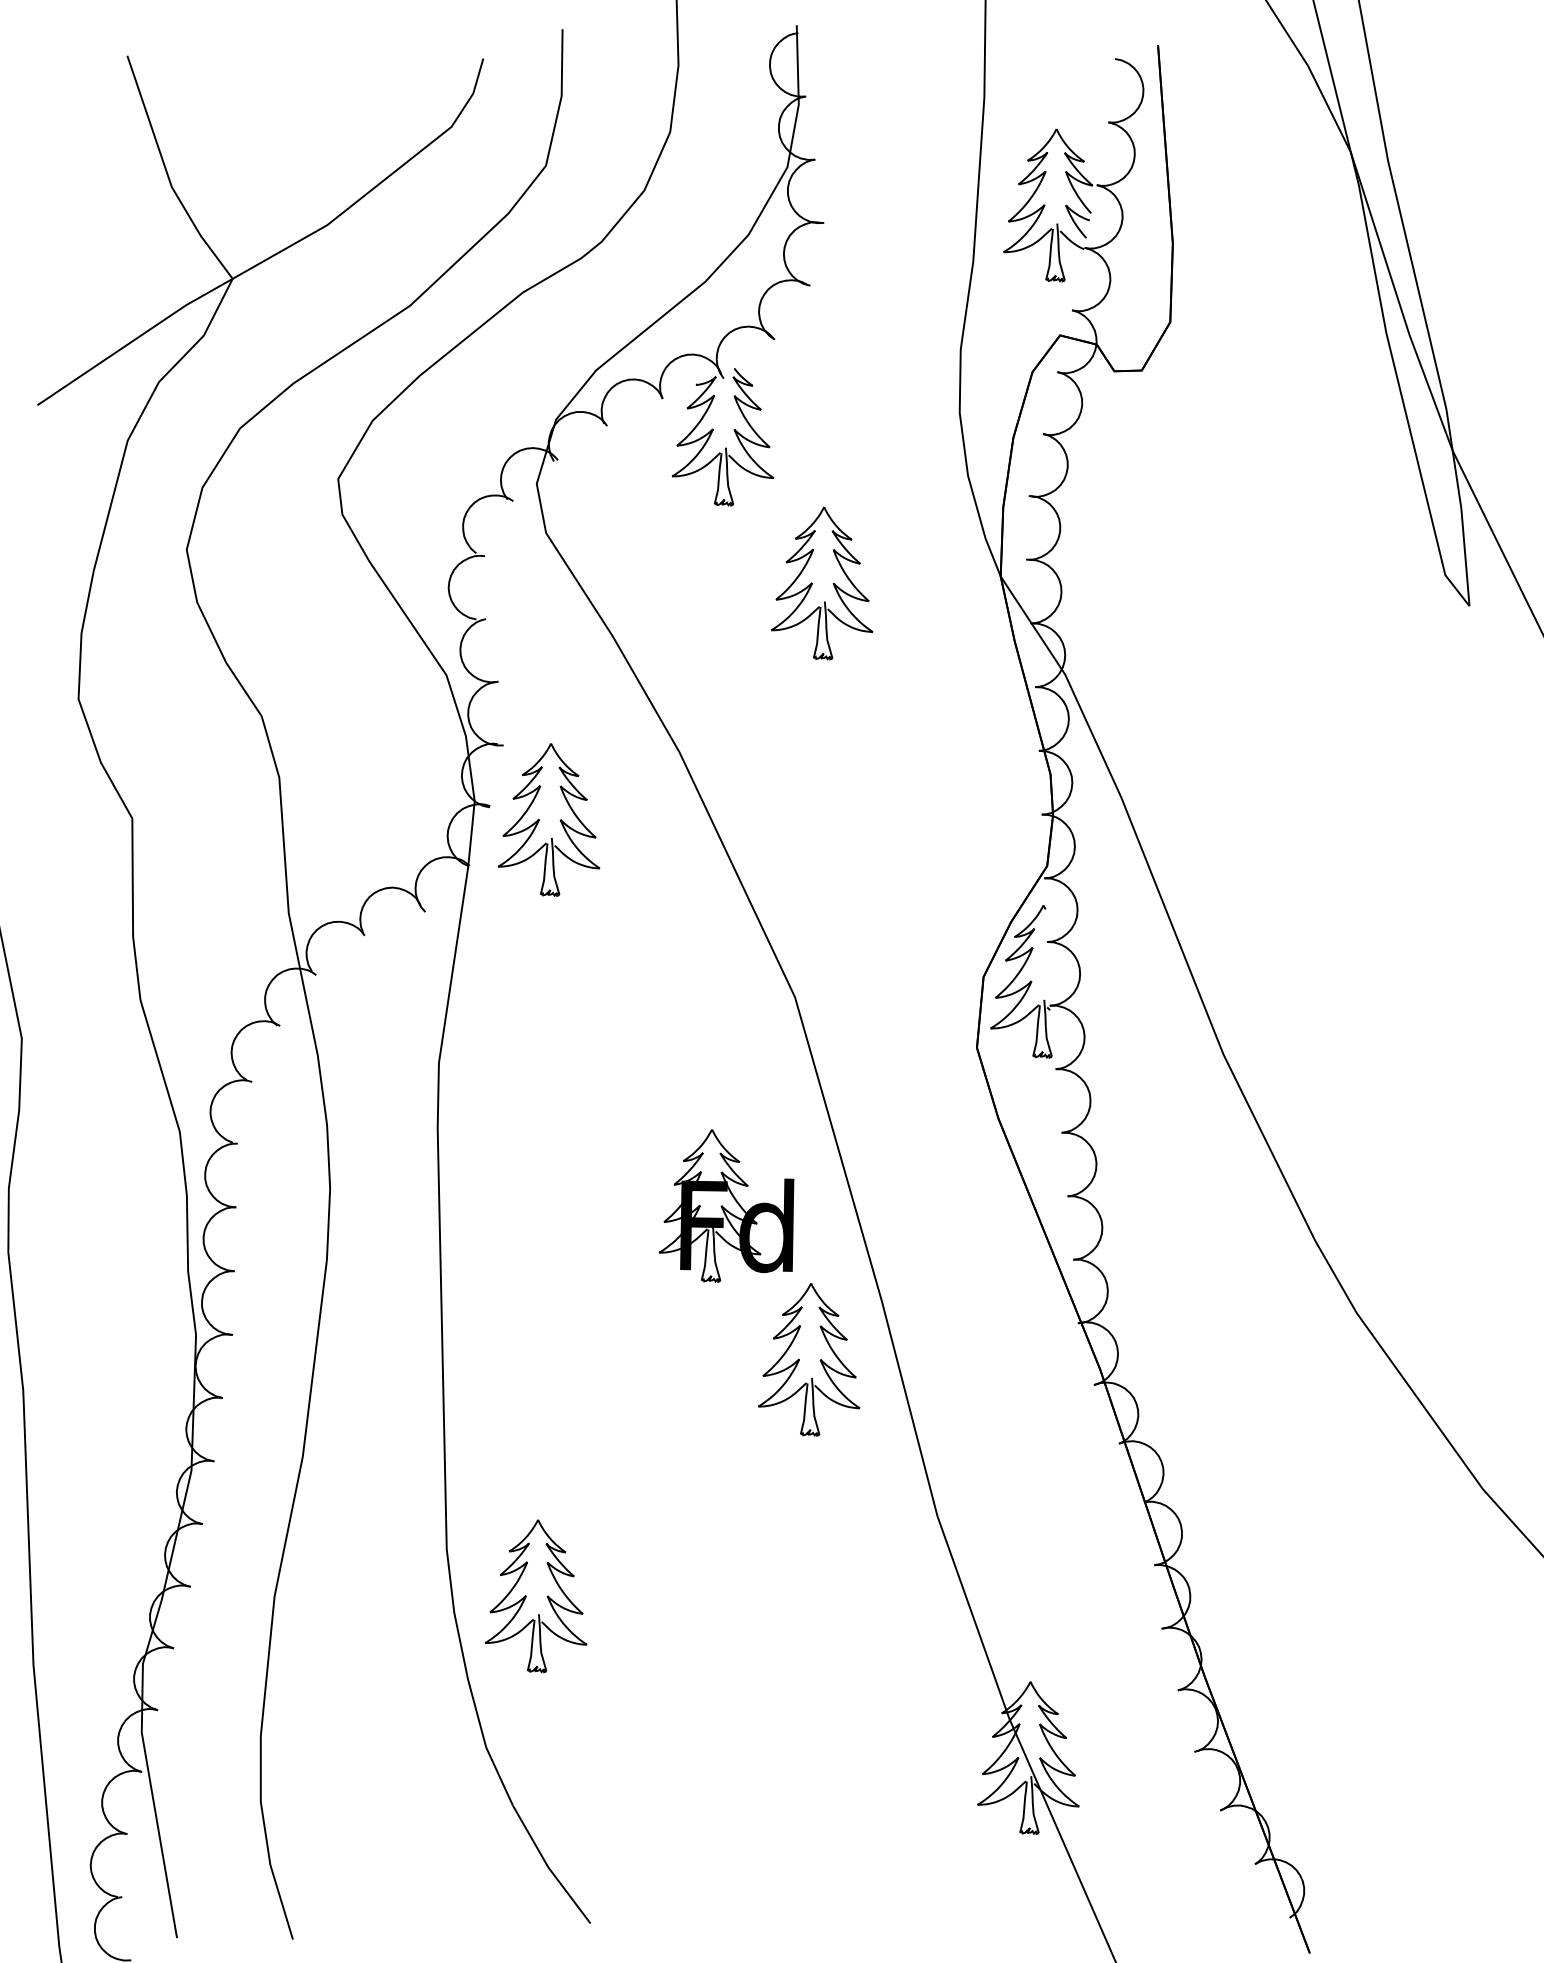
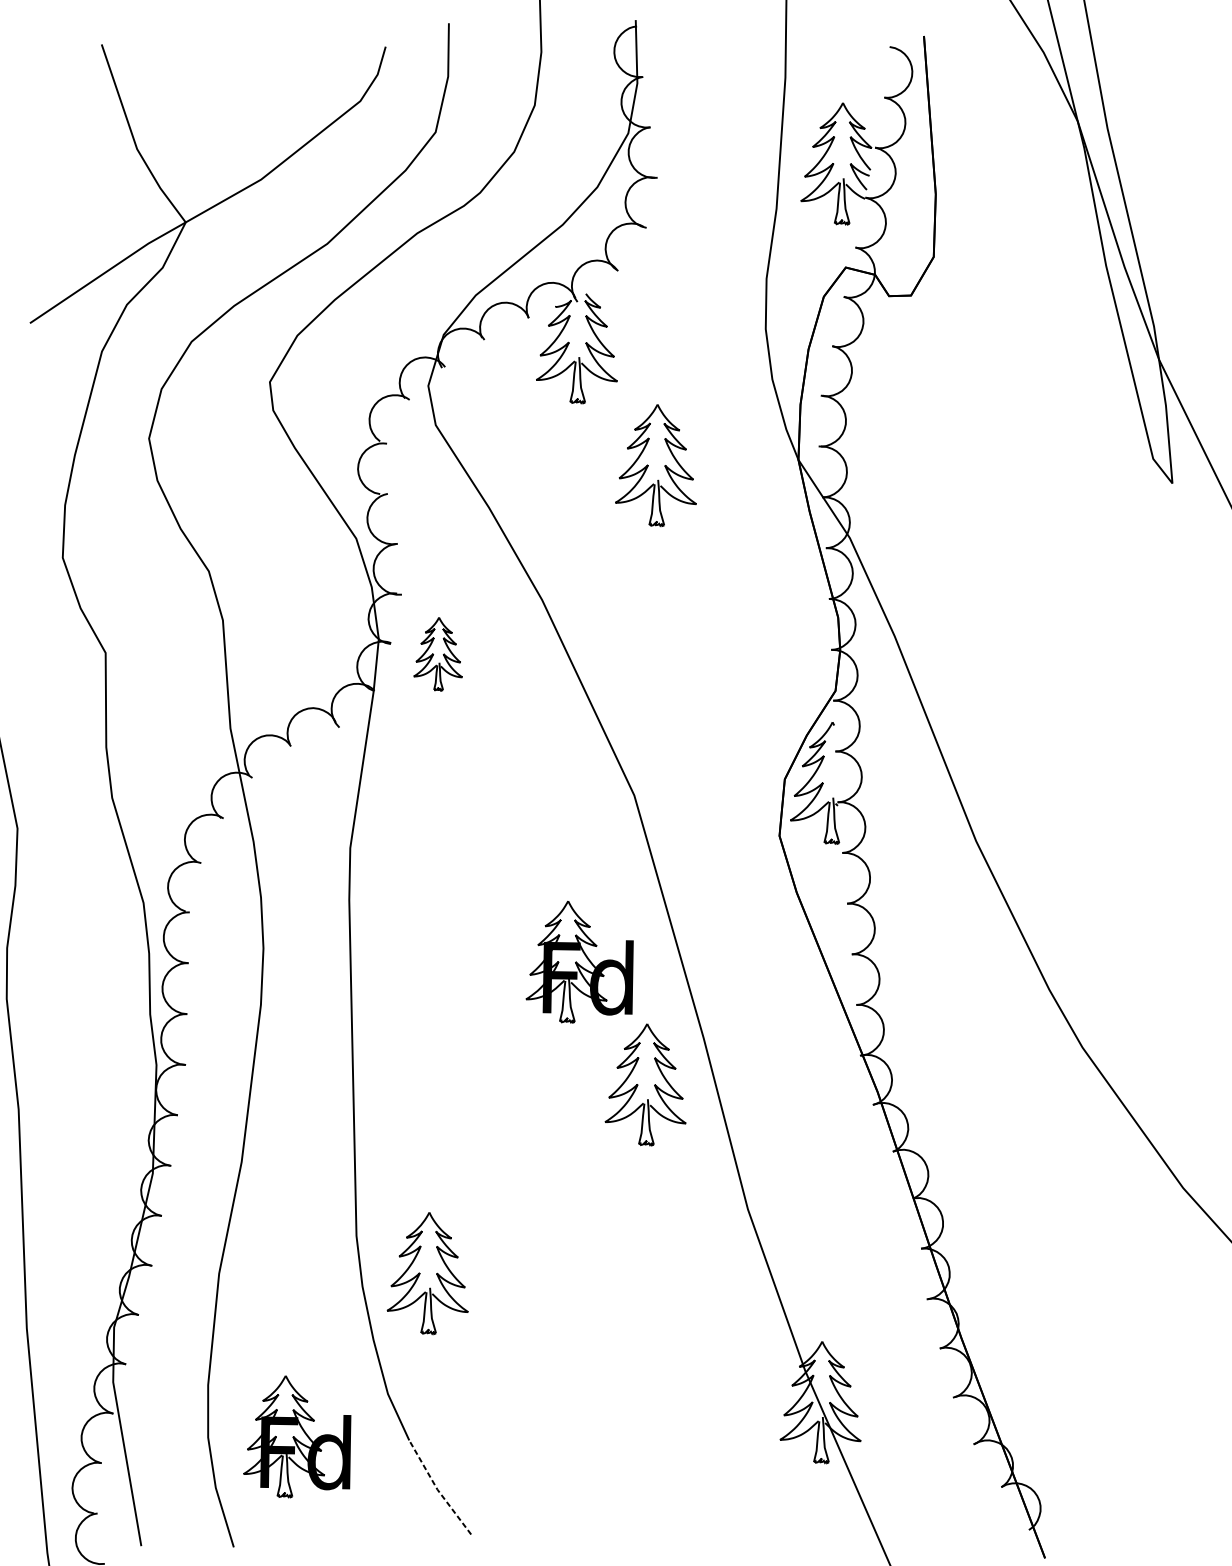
part: (548, 819) -> (437, 653), size x0.6
part: (372, 1800) -> (297, 1436), added
line: (548, 1867) -> (437, 1489), solid -> dashed

